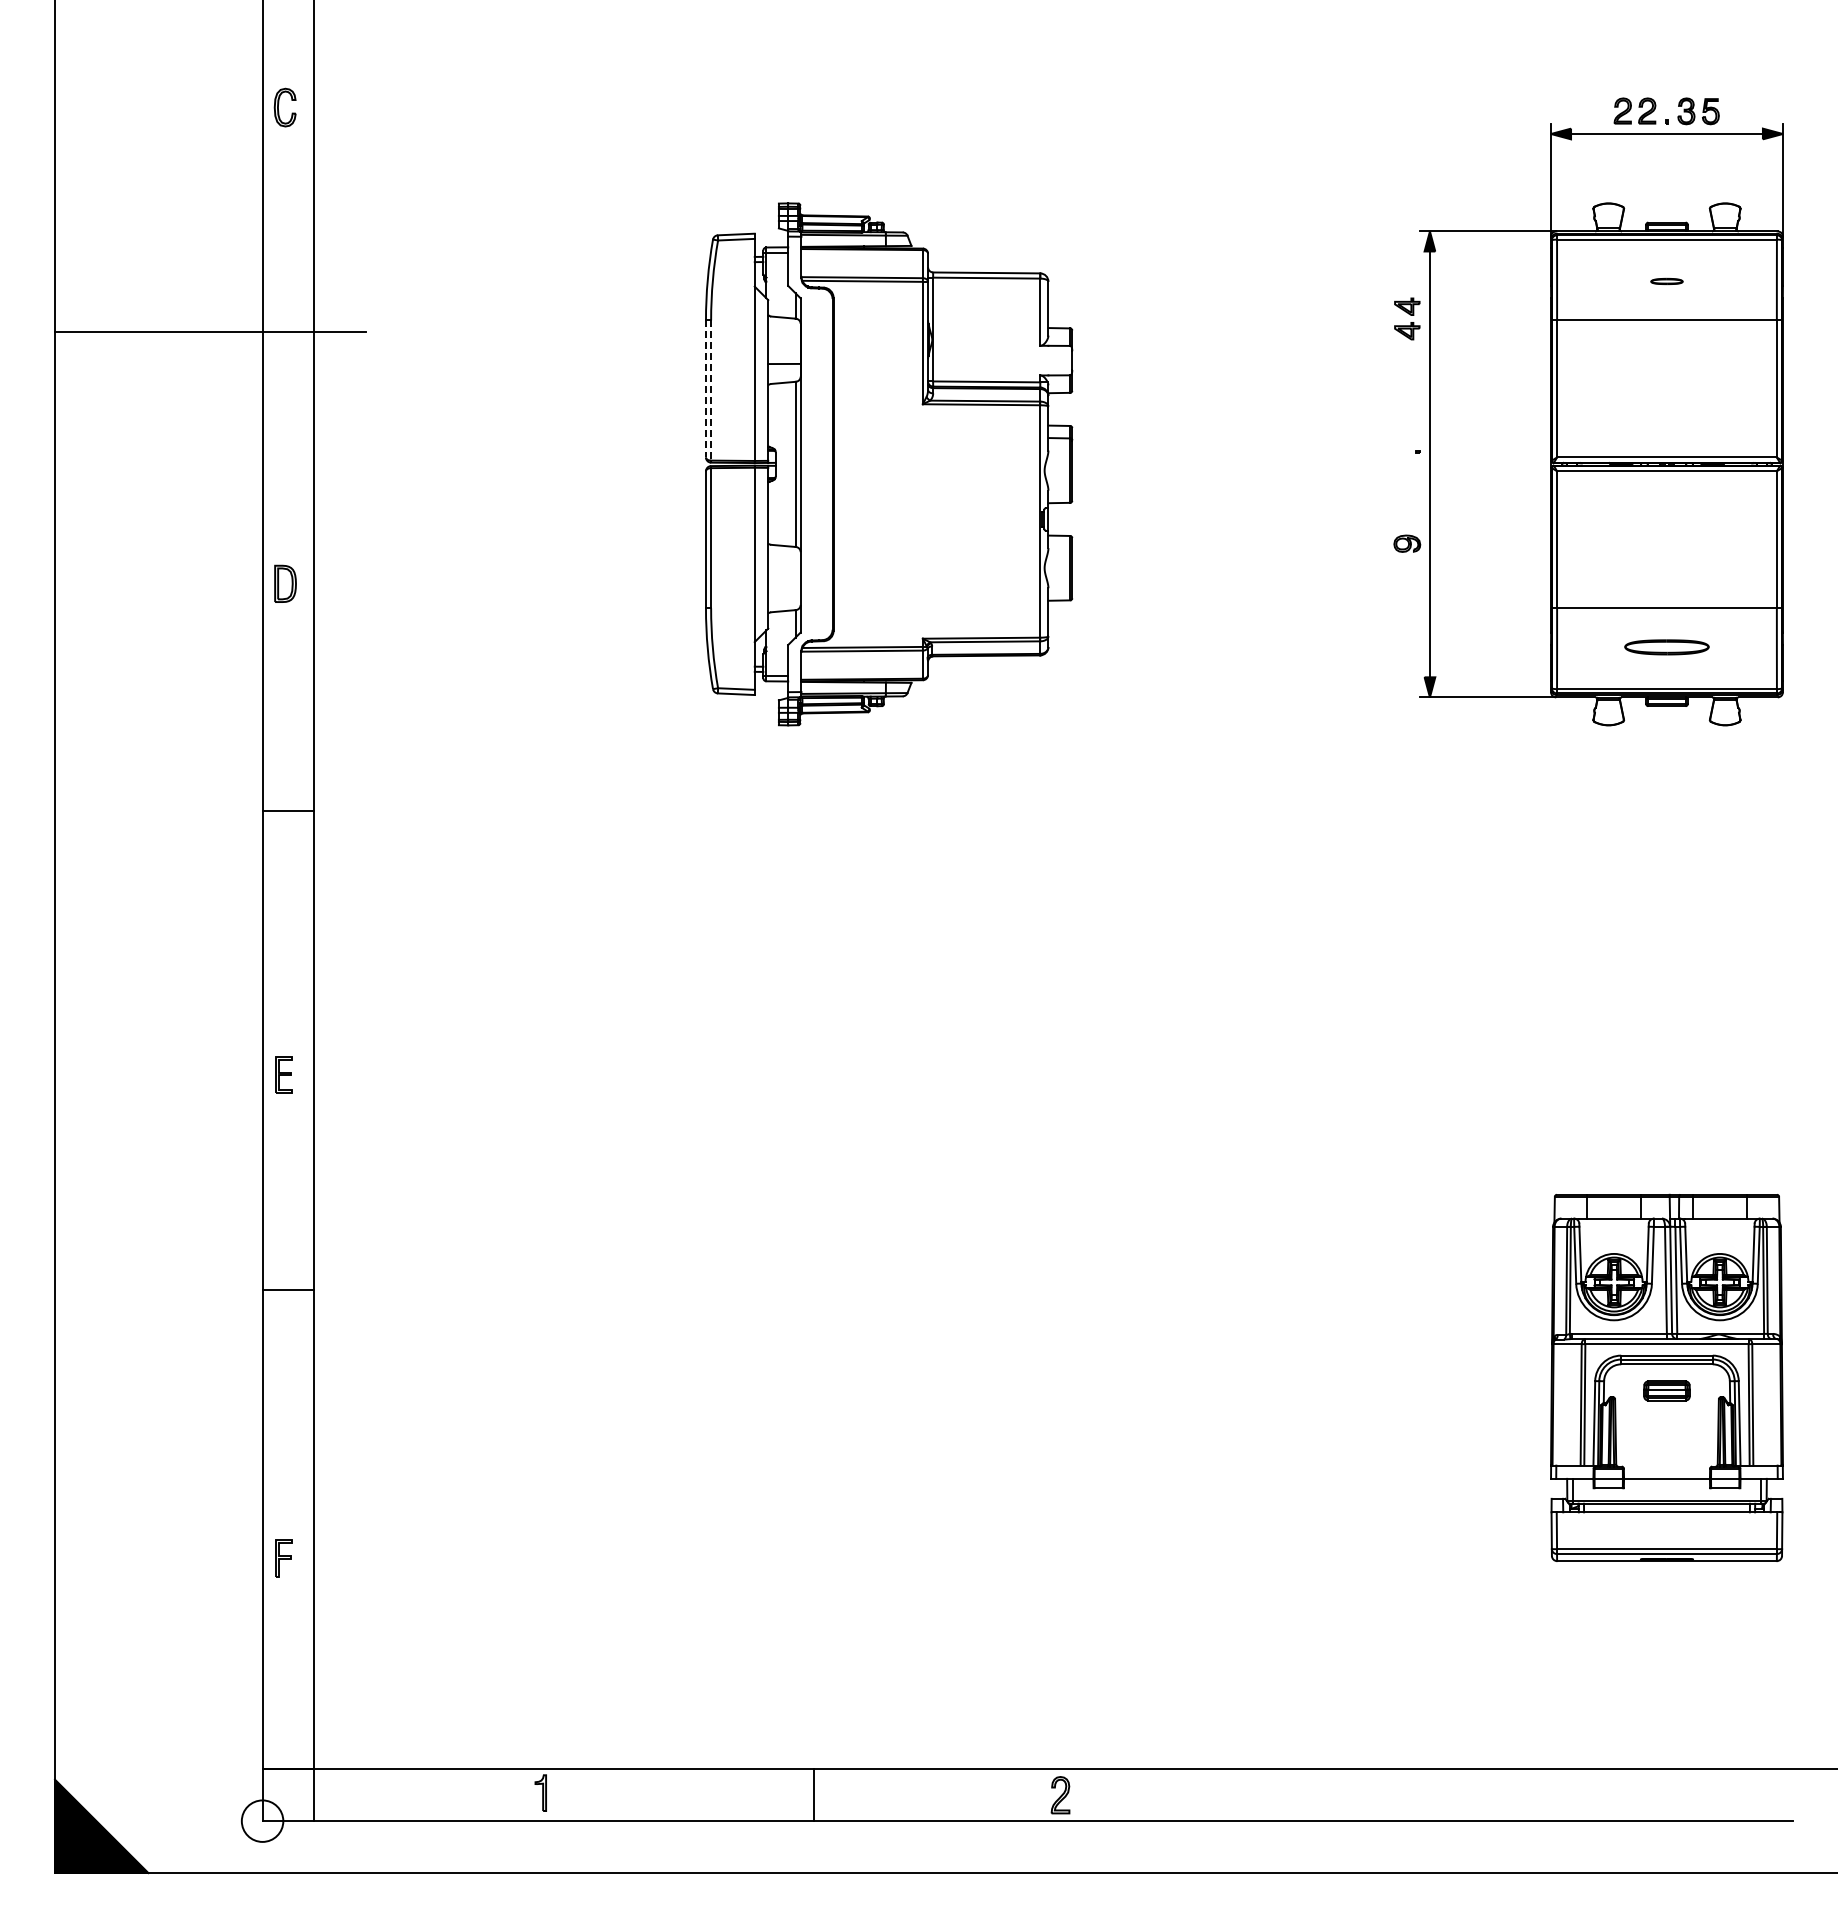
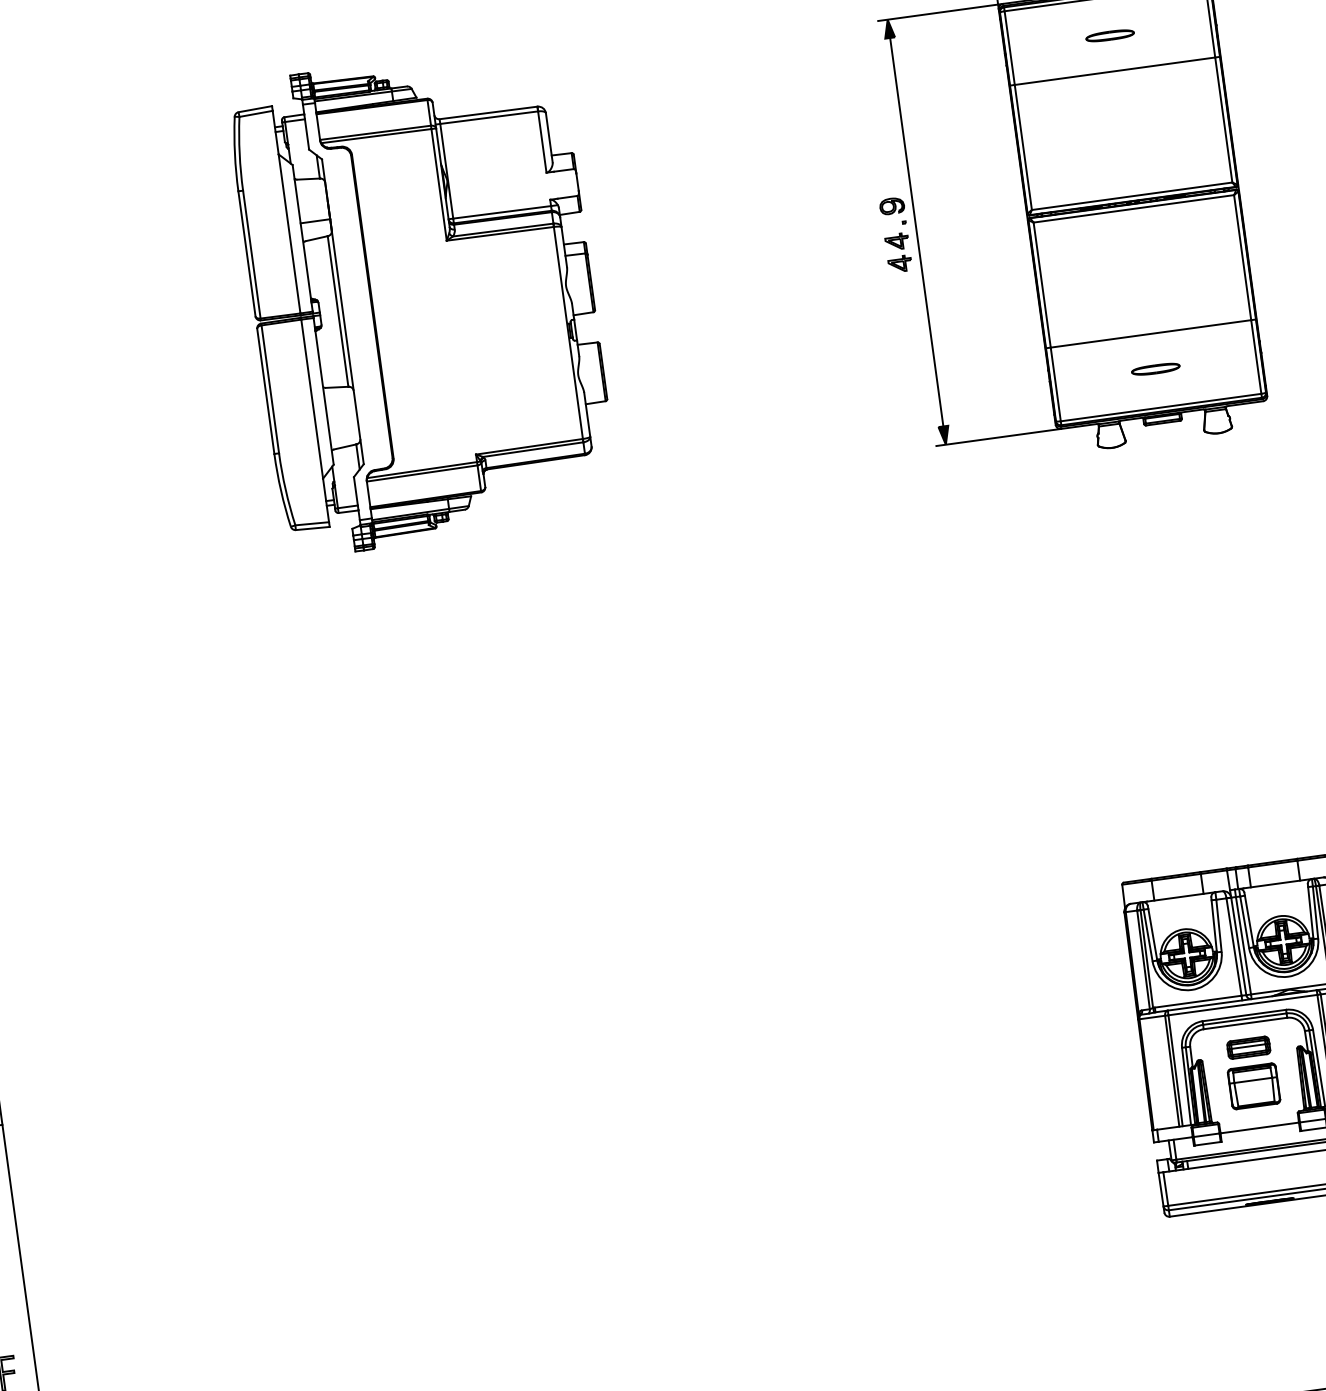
part: (1666, 281) -> (1109, 35), size x1.67
part: (1407, 318) -> (898, 252), moved
line: (705, 388) -> (246, 253), dashed -> solid
line: (711, 391) -> (252, 255), dashed -> solid
part: (1407, 543) -> (892, 205), moved
part: (1666, 646) -> (1155, 368), size x0.62
part: (1666, 1433) -> (1253, 1086), added

